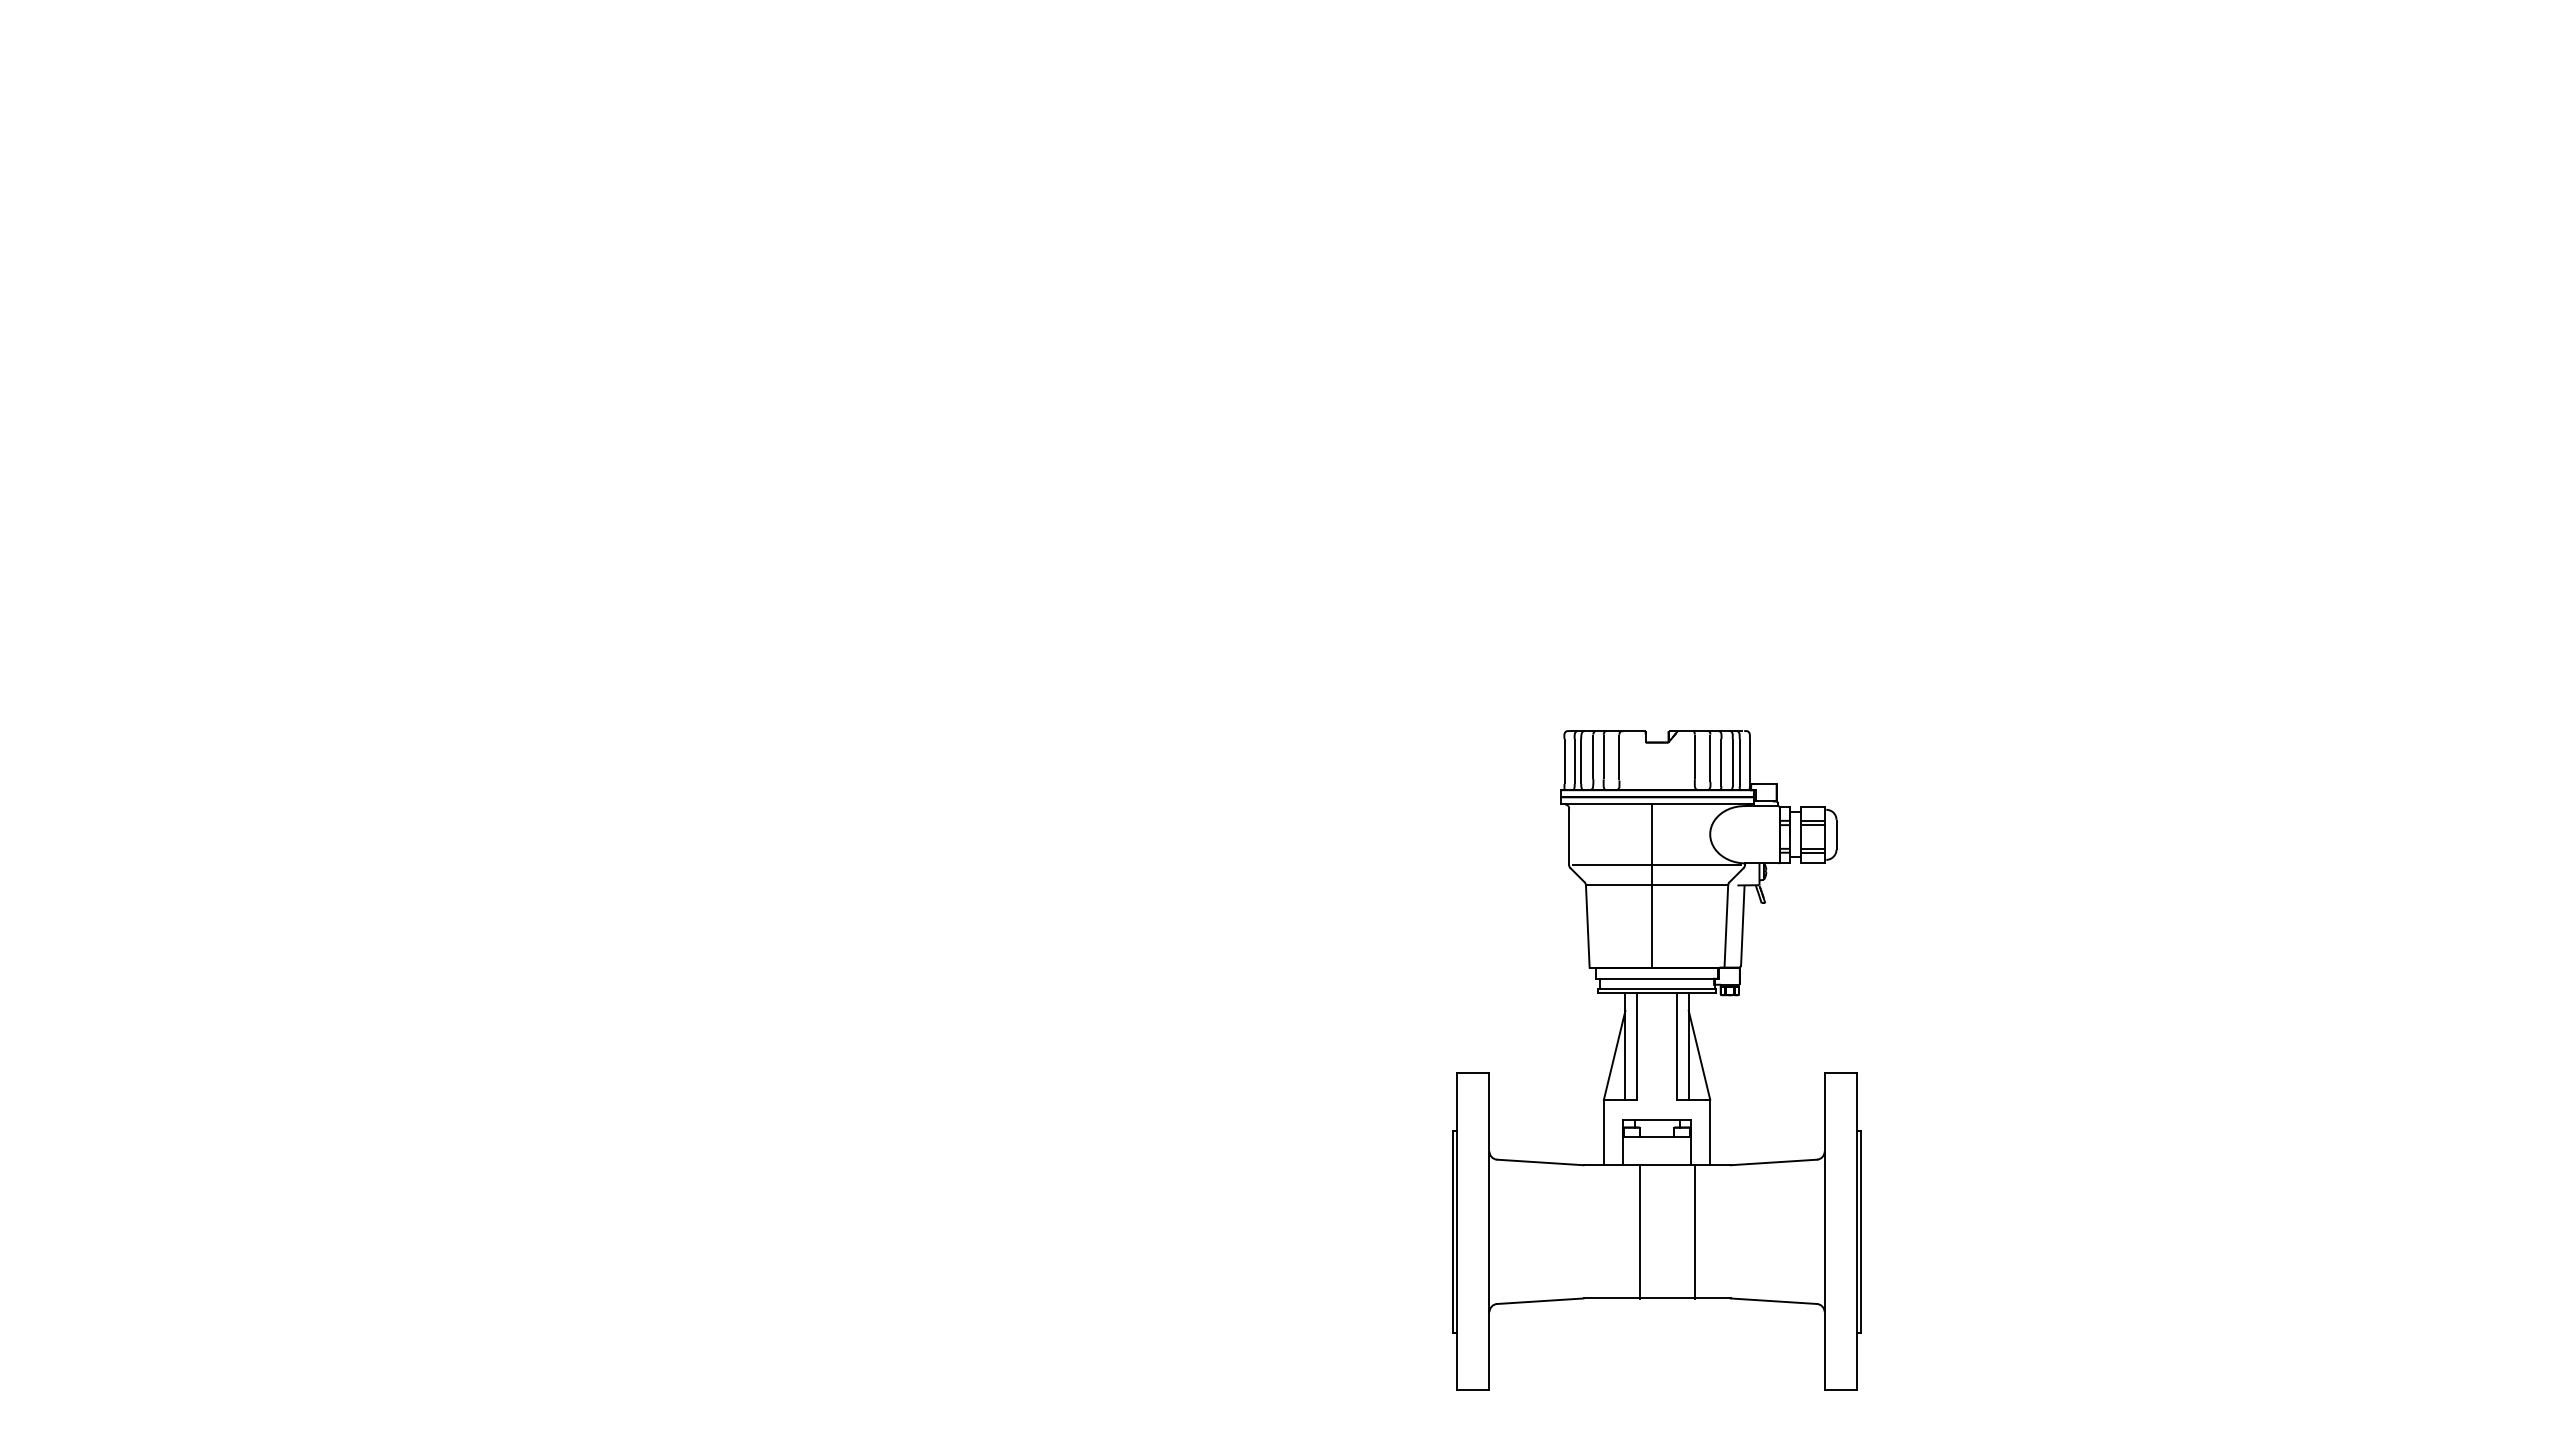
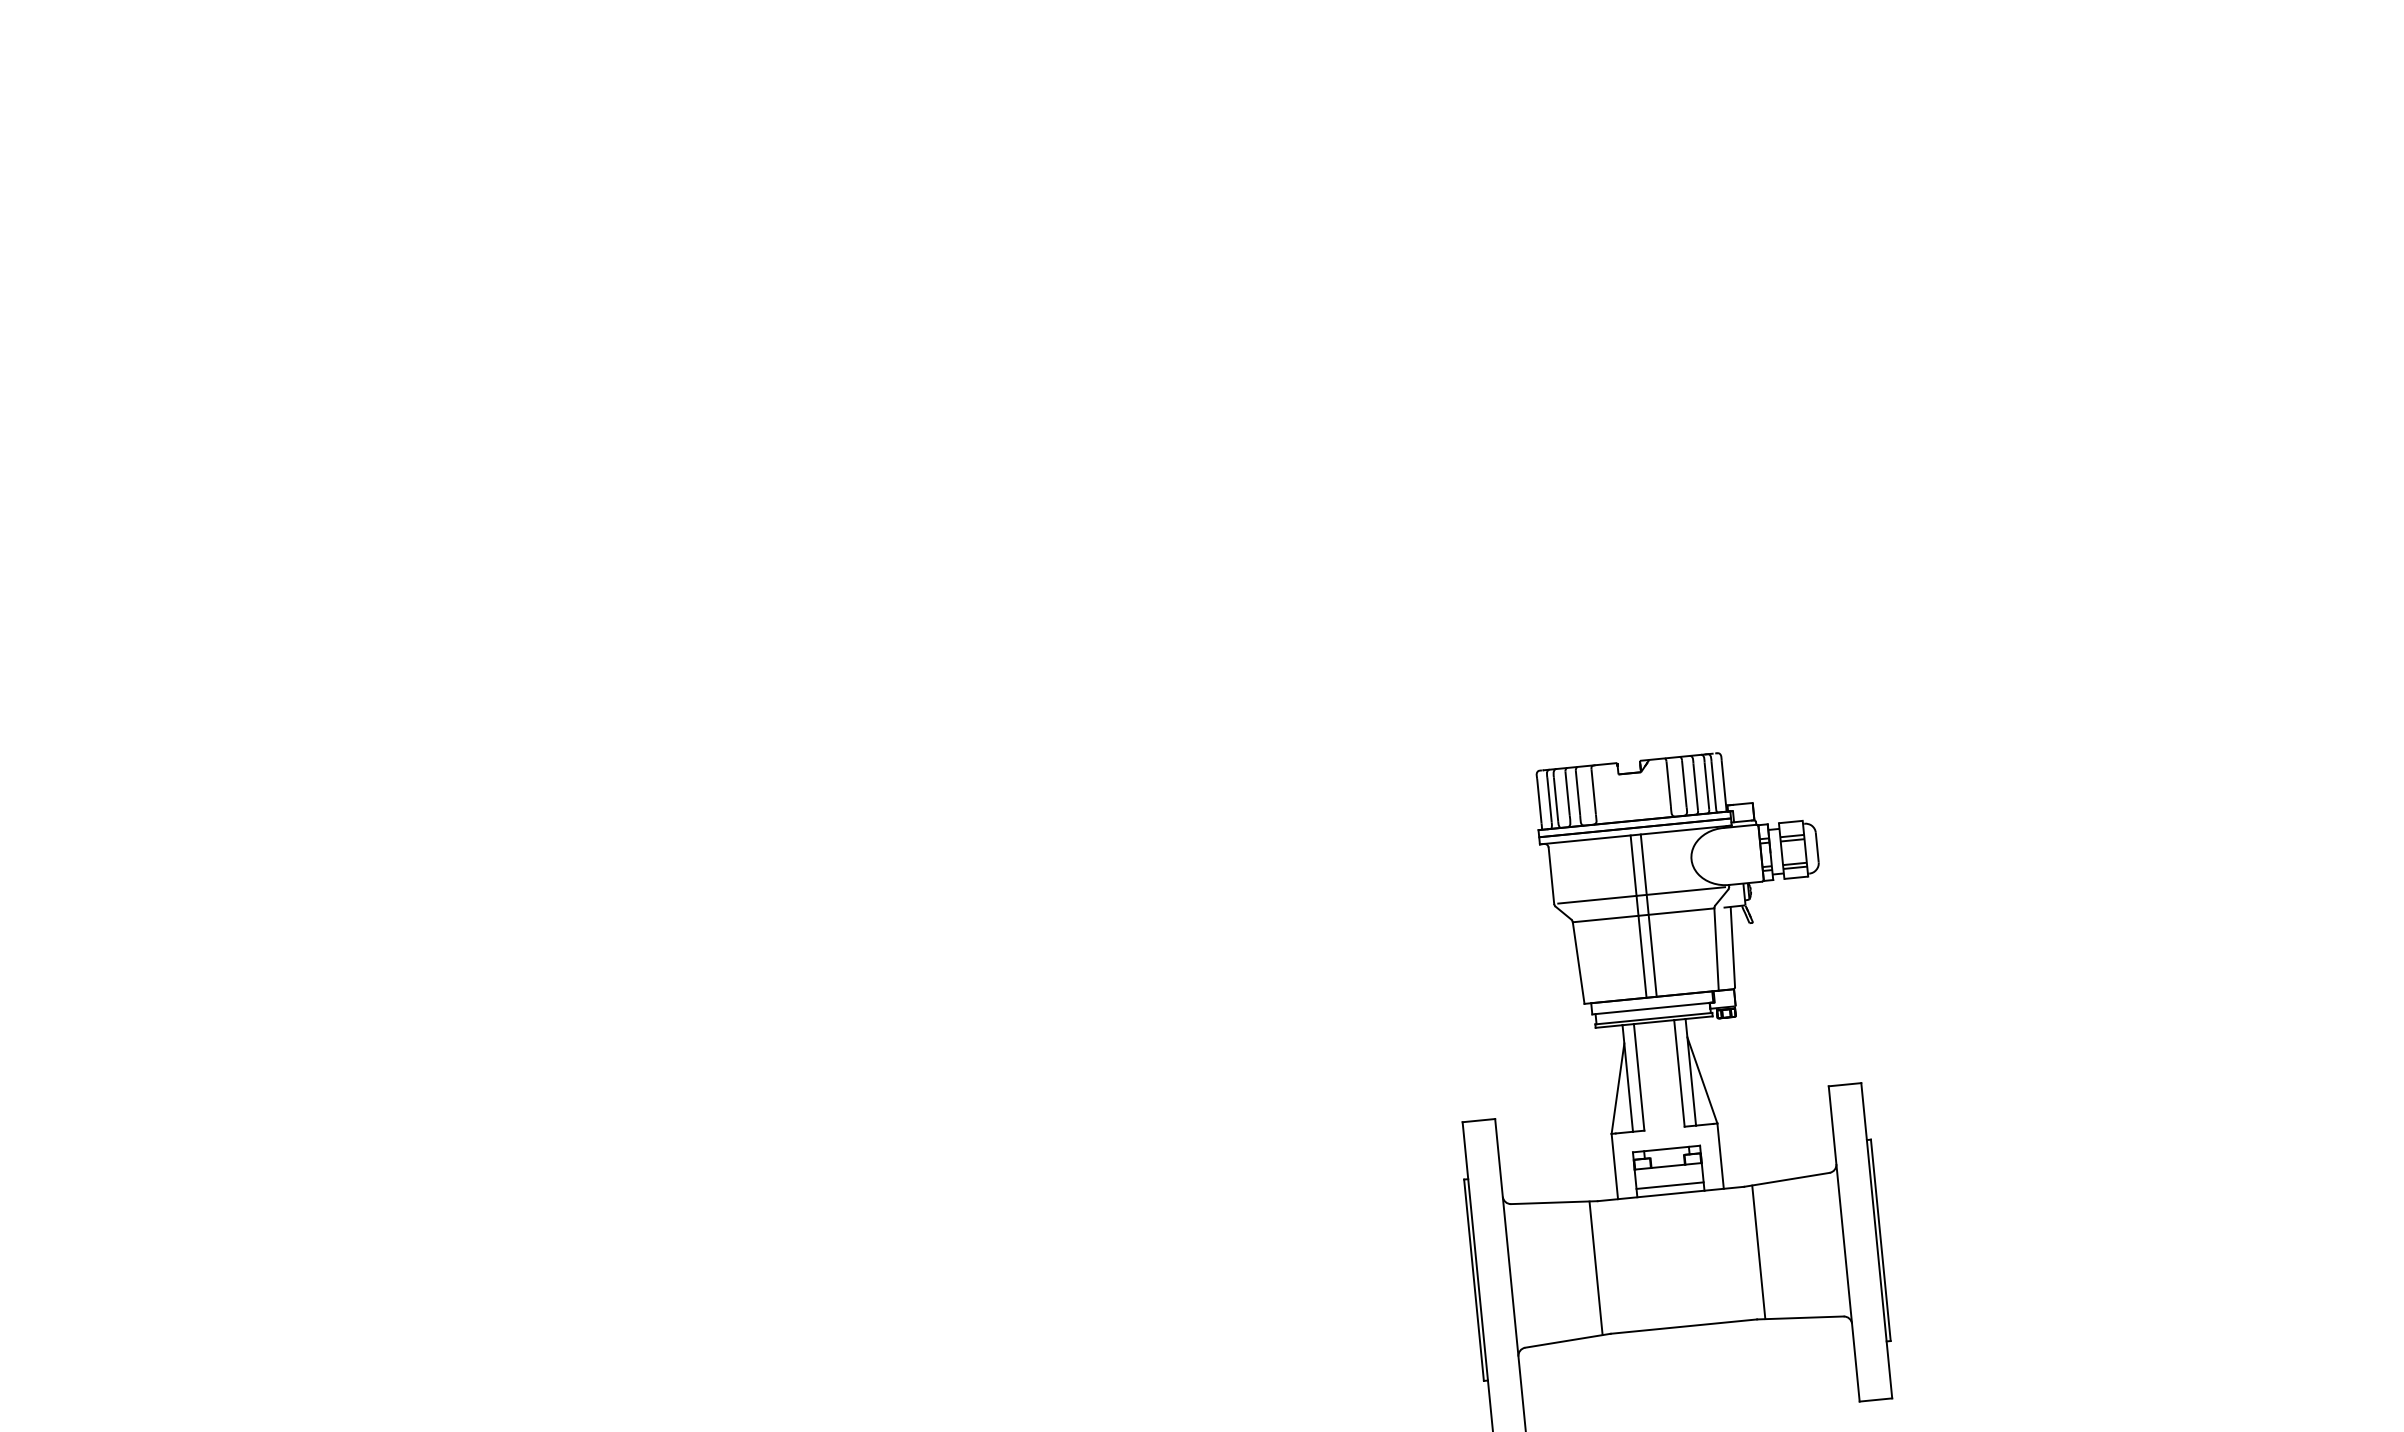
line: (1662, 885) -> (1649, 915), added
line: (1656, 1156) -> (1669, 1185), added
line: (1640, 1231) -> (1596, 1267), moved
line: (1694, 1231) -> (1758, 1252), moved

